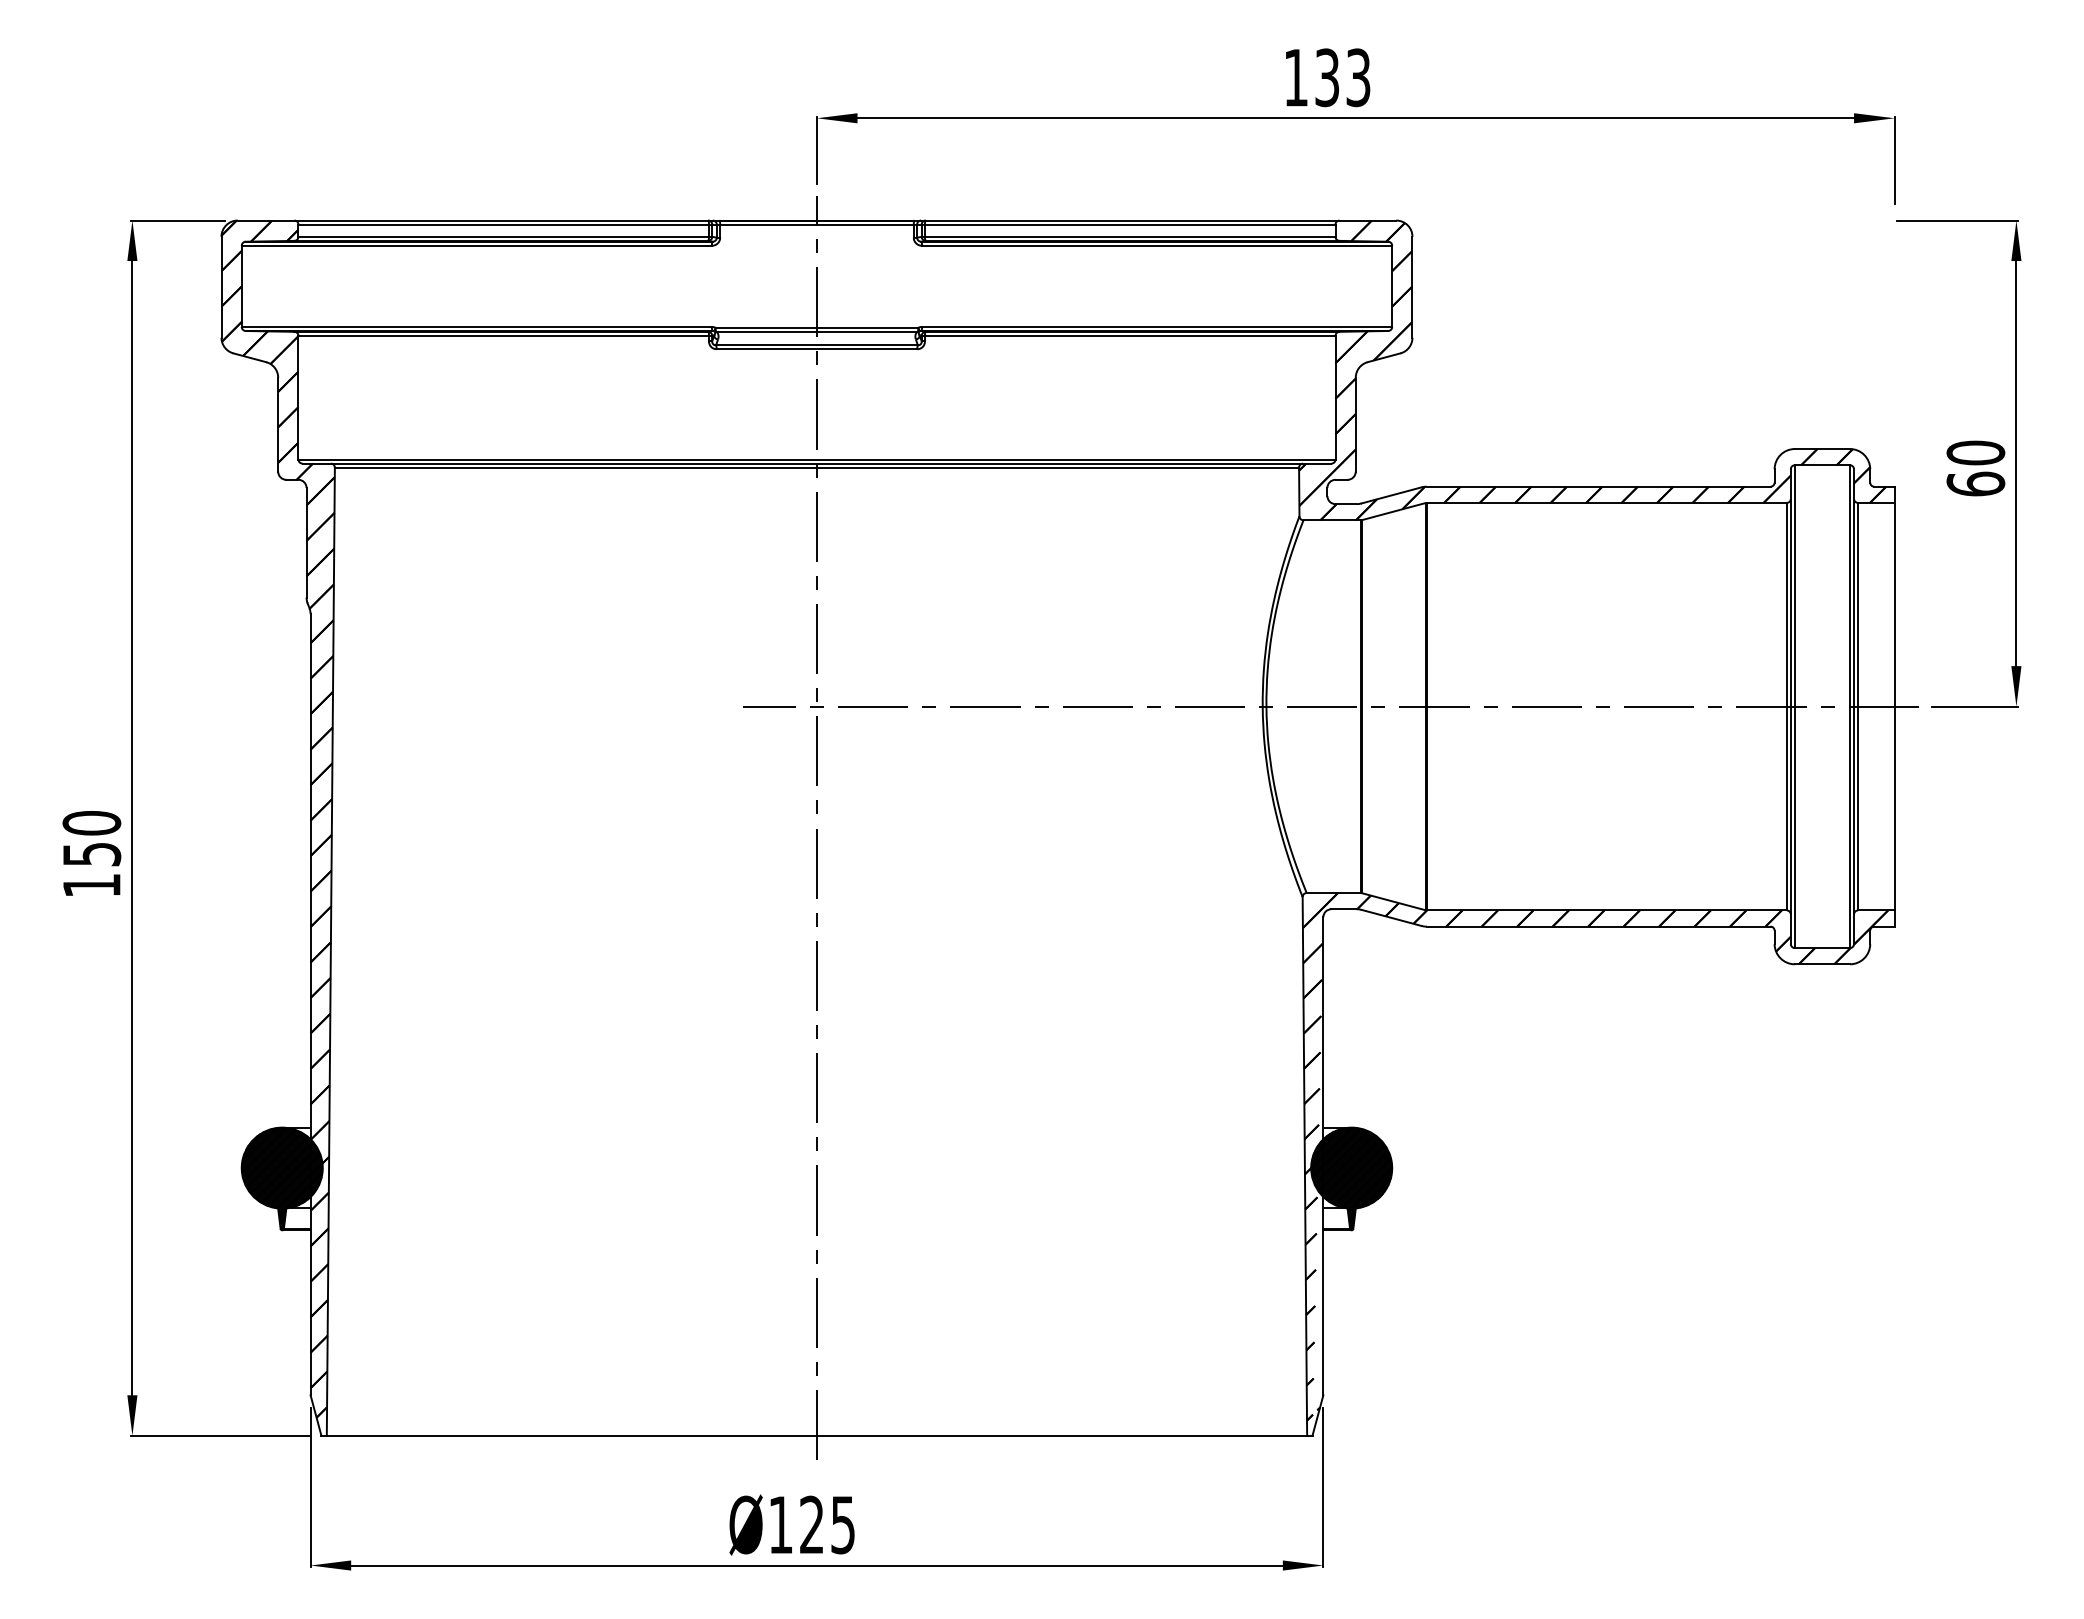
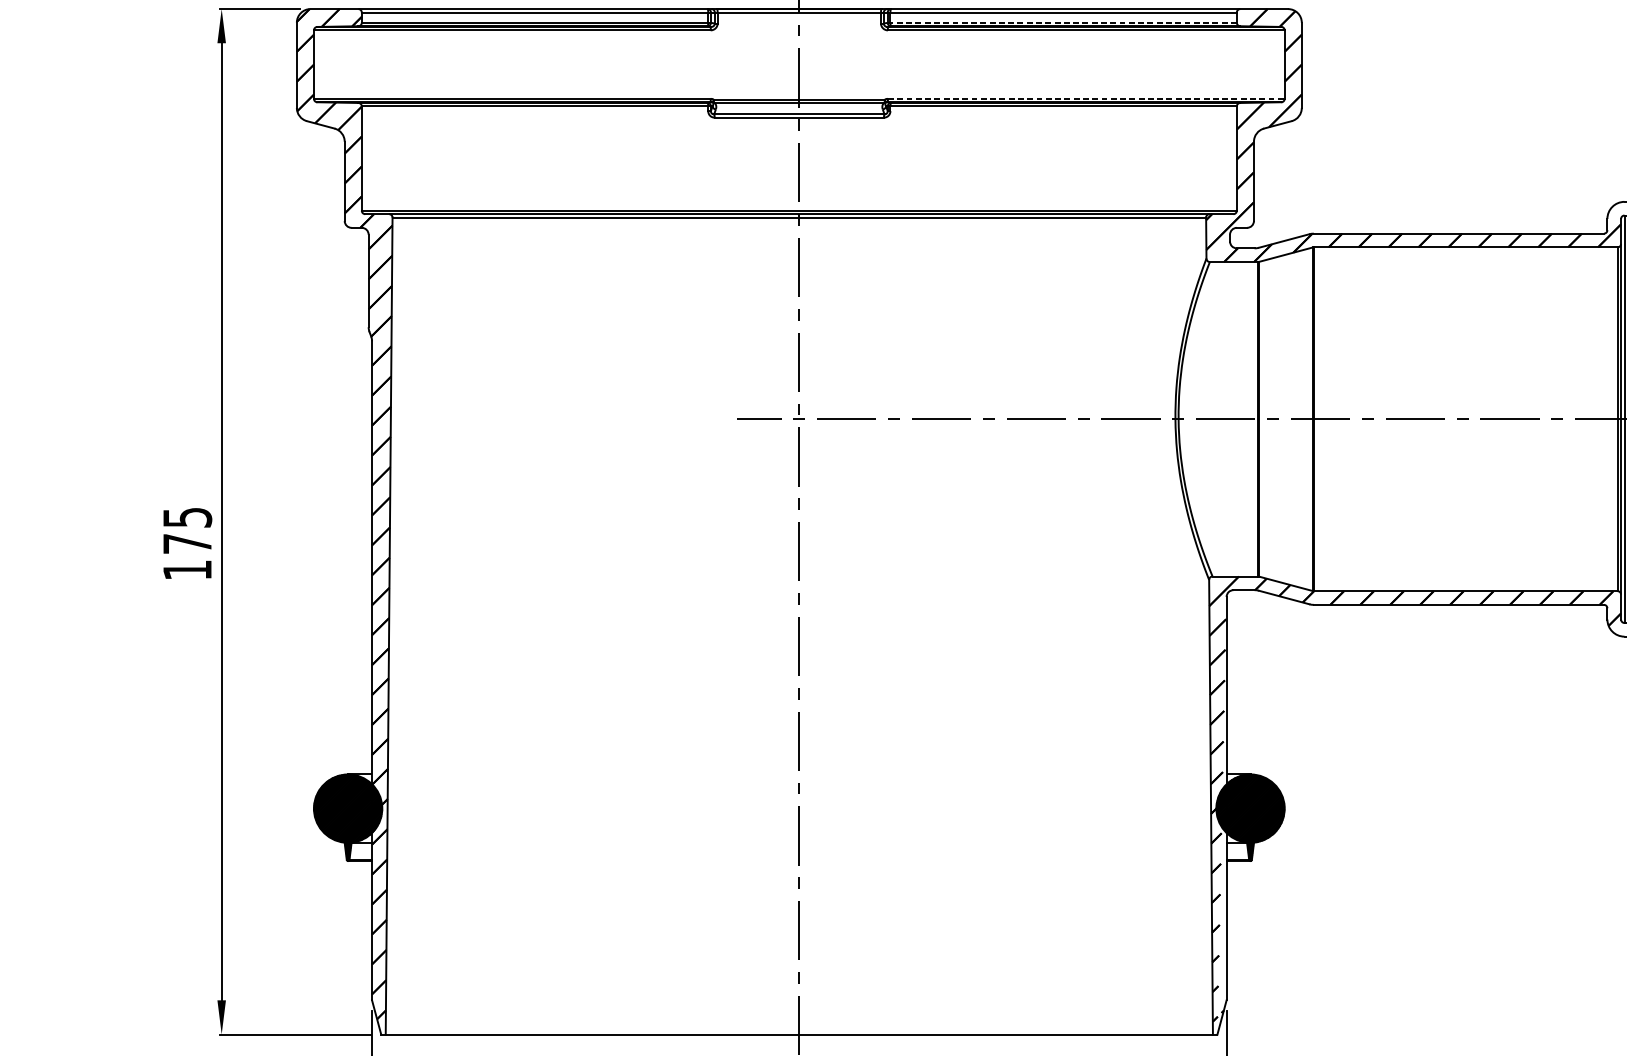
line: (1129, 236) -> (1063, 22), solid -> dashed
line: (1157, 326) -> (1086, 98), solid -> dashed
text: (91, 838) -> (187, 530), 150 -> 175

